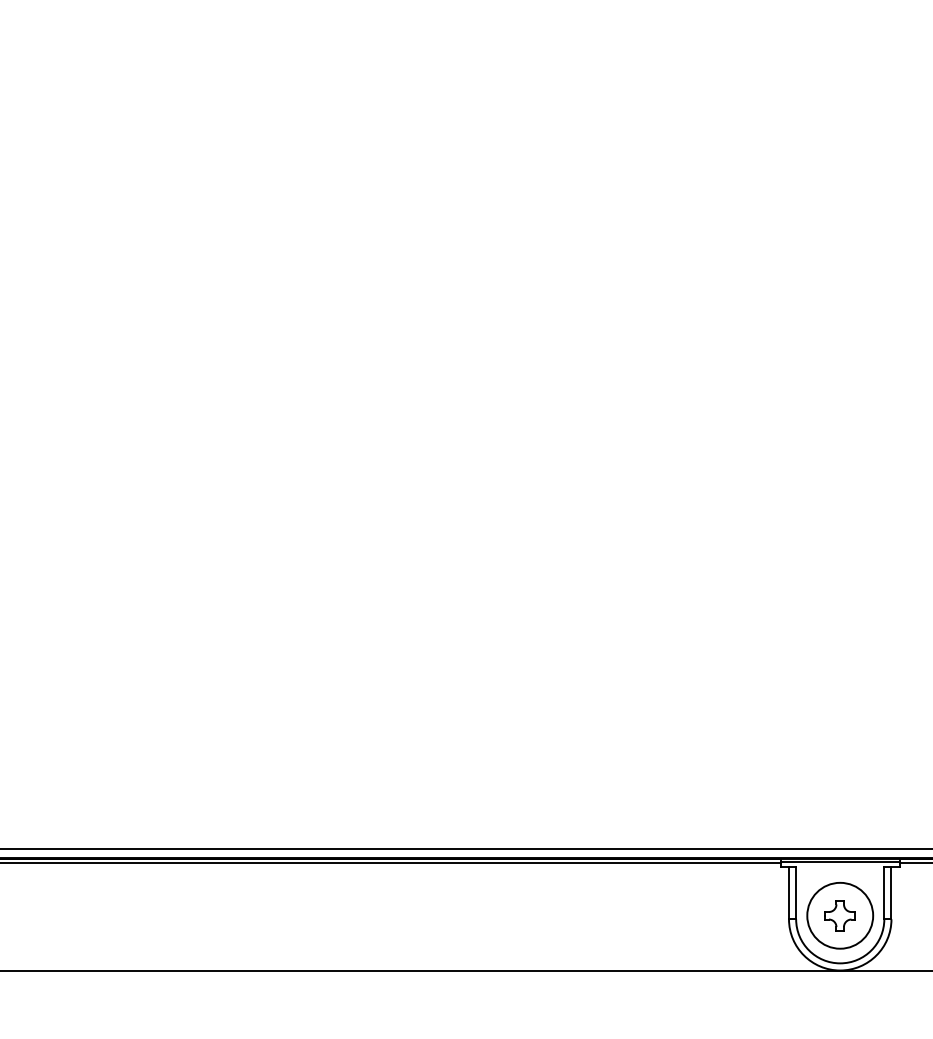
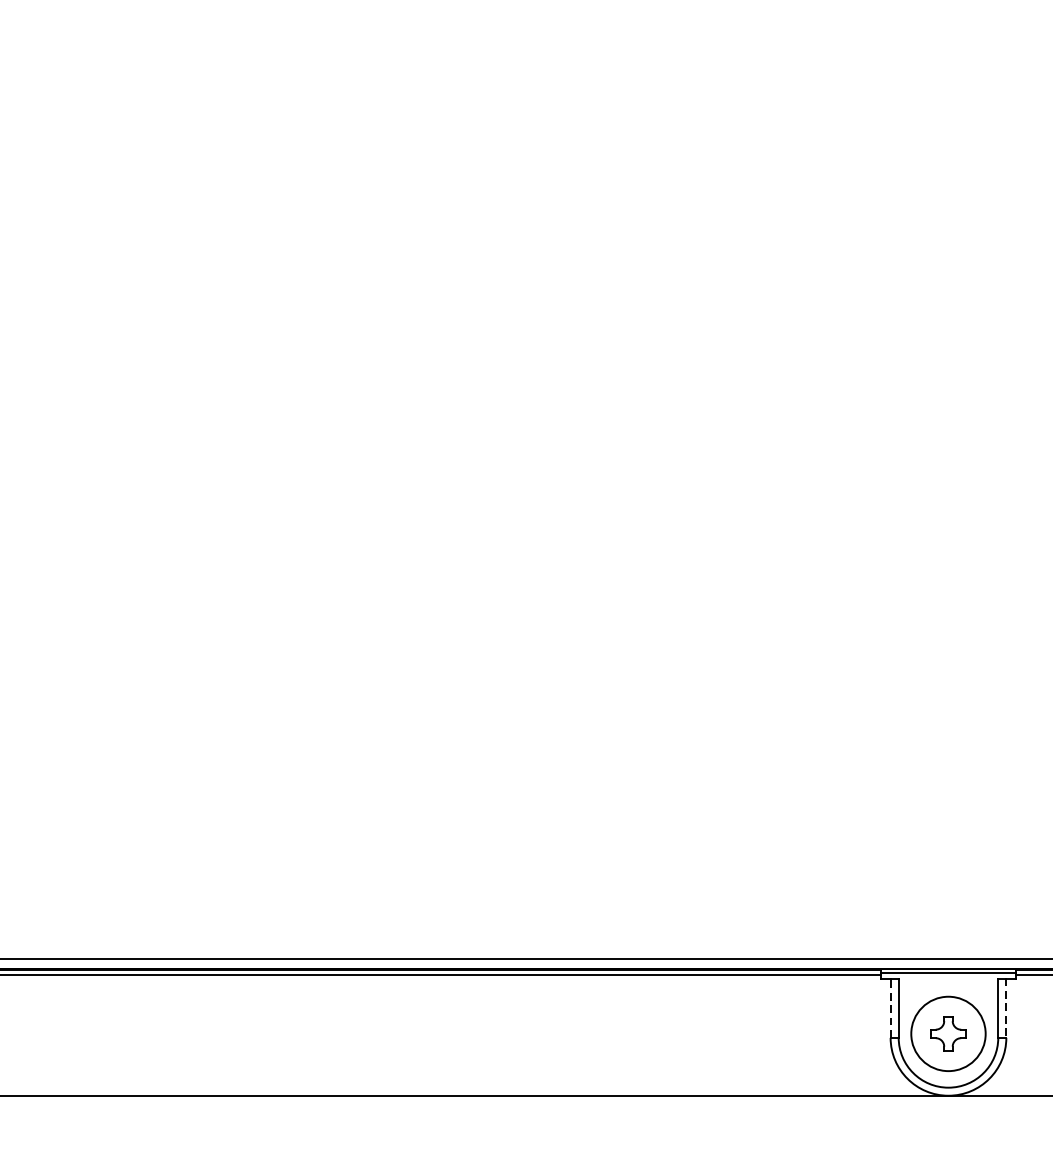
line: (788, 892) -> (890, 1007), solid -> dashed
line: (891, 893) -> (1006, 1008), solid -> dashed

